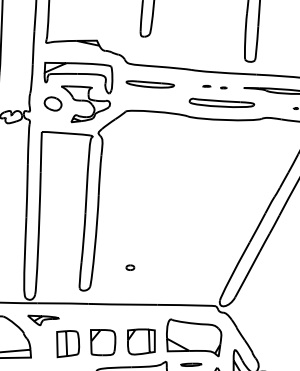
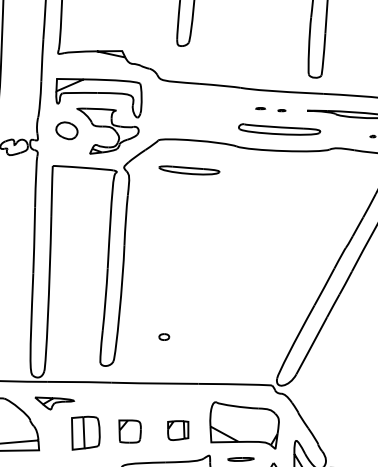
part: (149, 84) -> (188, 170), moved
part: (141, 341) -> (178, 430), size x0.6
part: (103, 342) -> (130, 431), size x0.7

